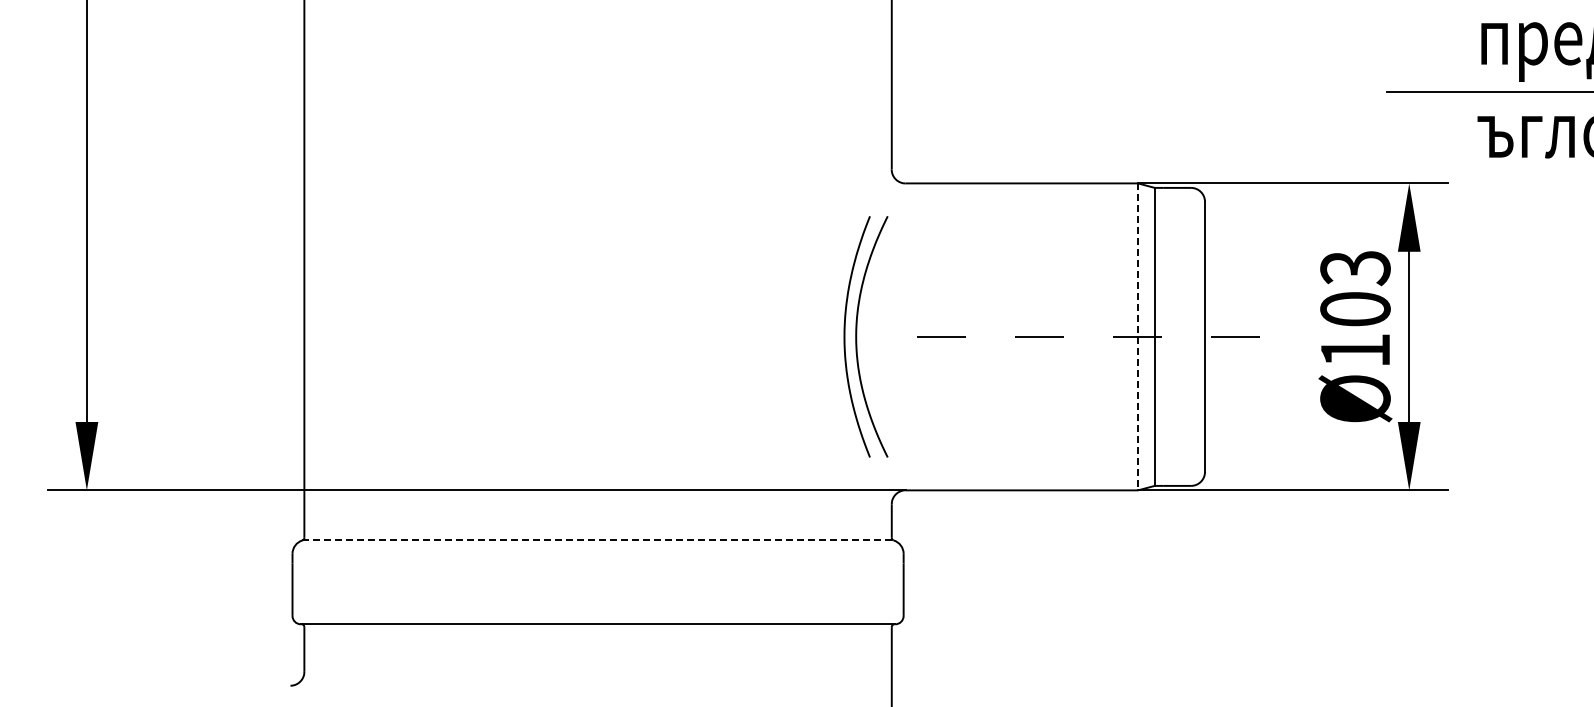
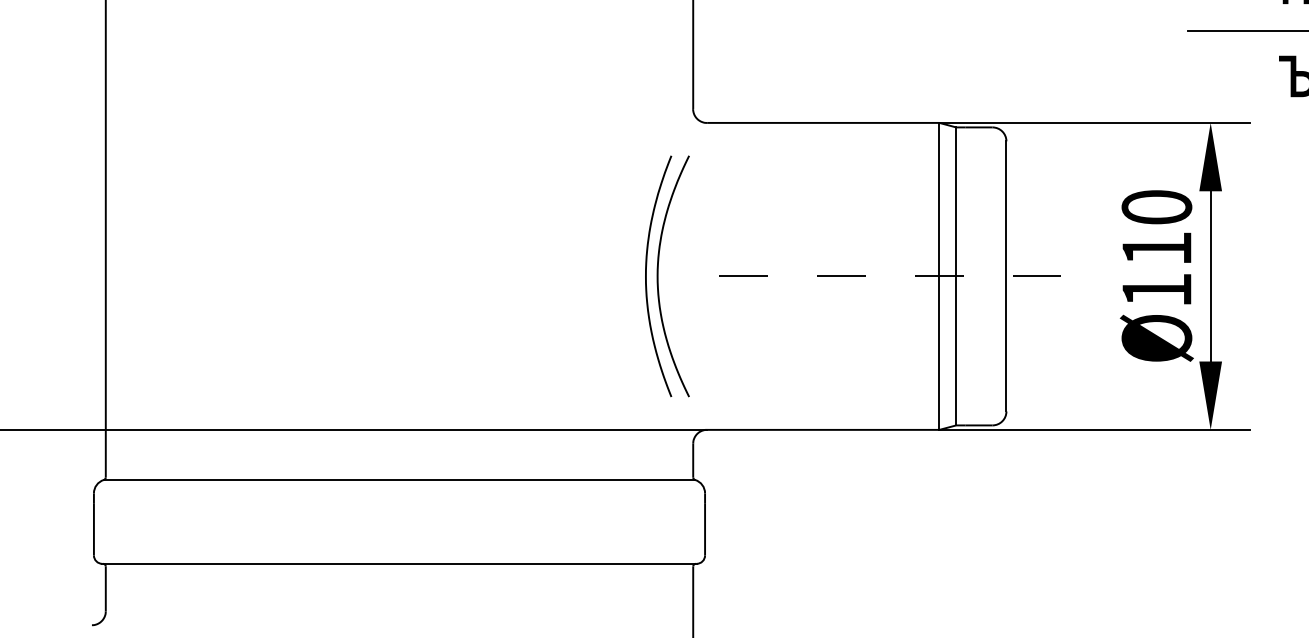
text: (1355, 288) -> (1156, 228), Ø103 -> Ø110
line: (1138, 337) -> (939, 277), dashed -> solid
line: (598, 540) -> (399, 480), dashed -> solid

